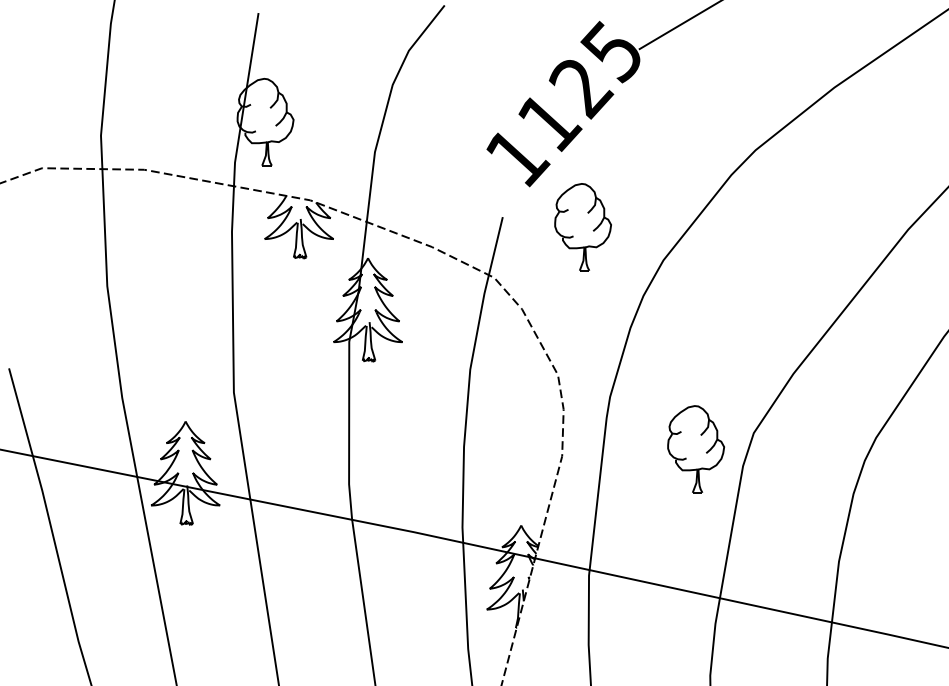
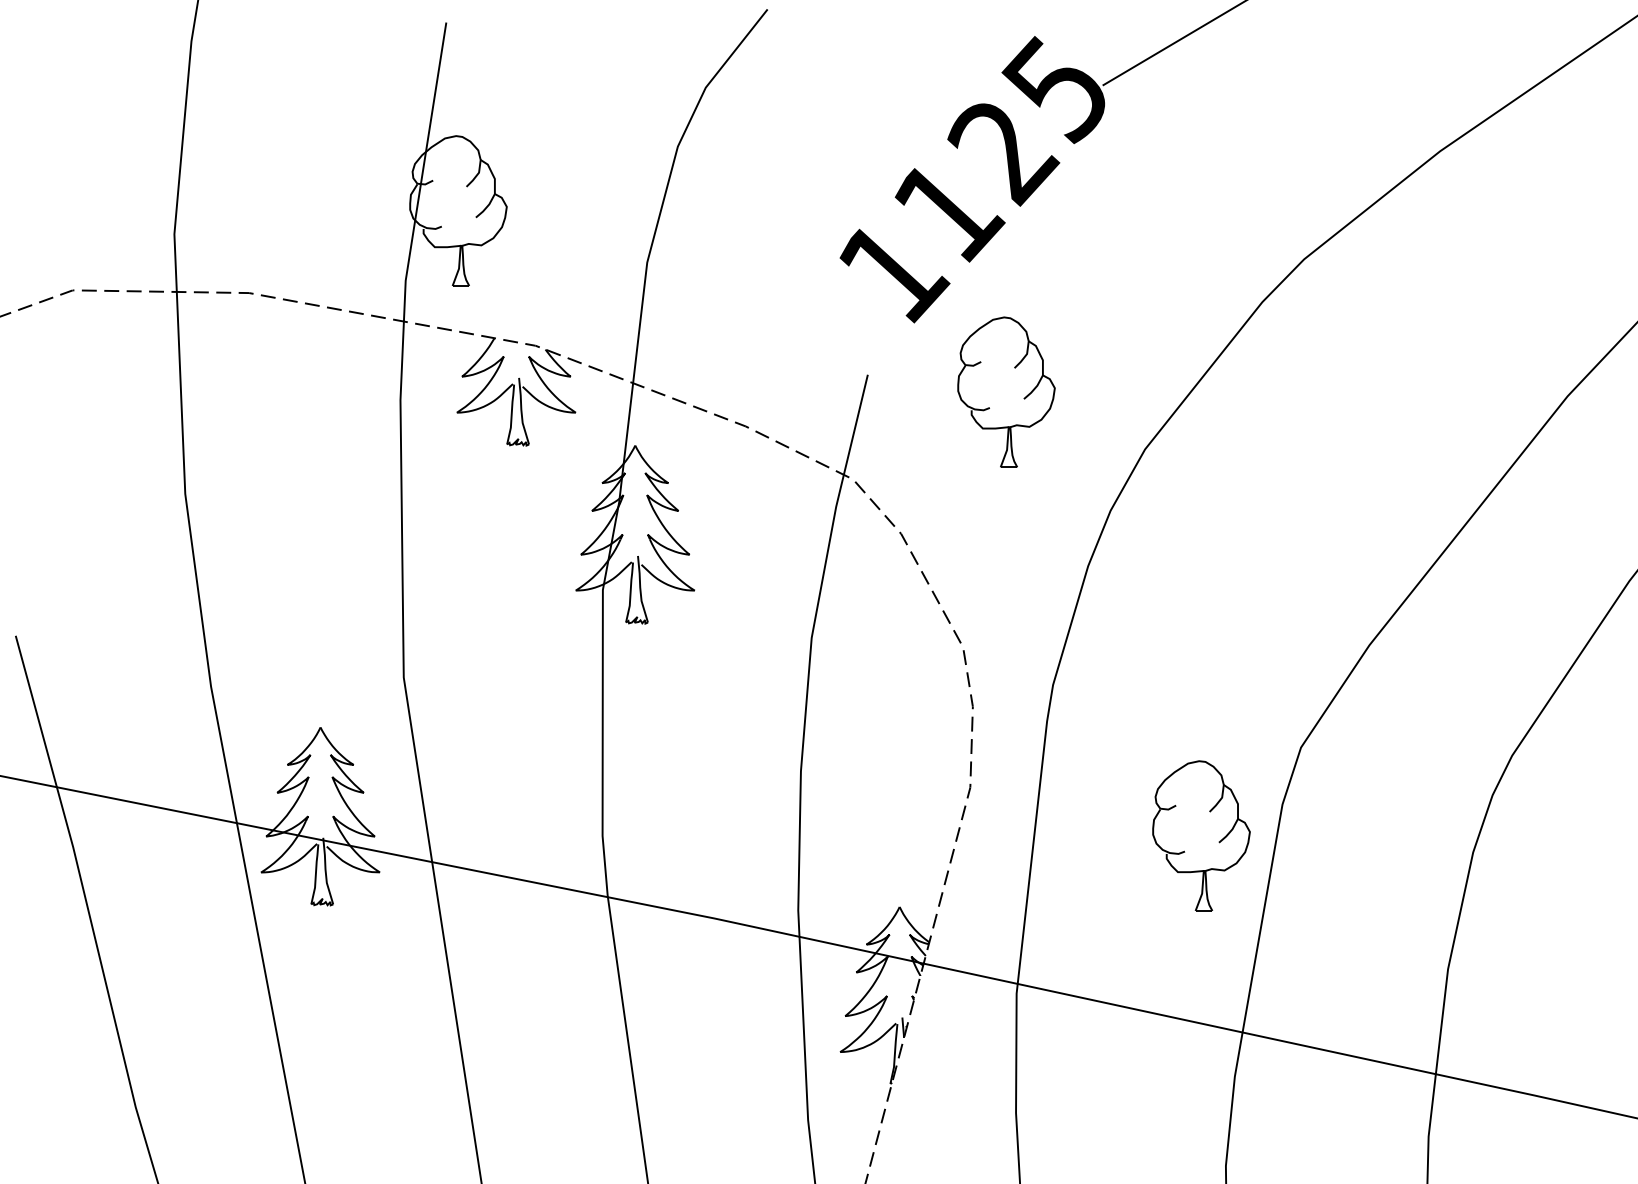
part: (696, 449) -> (1202, 836), moved

